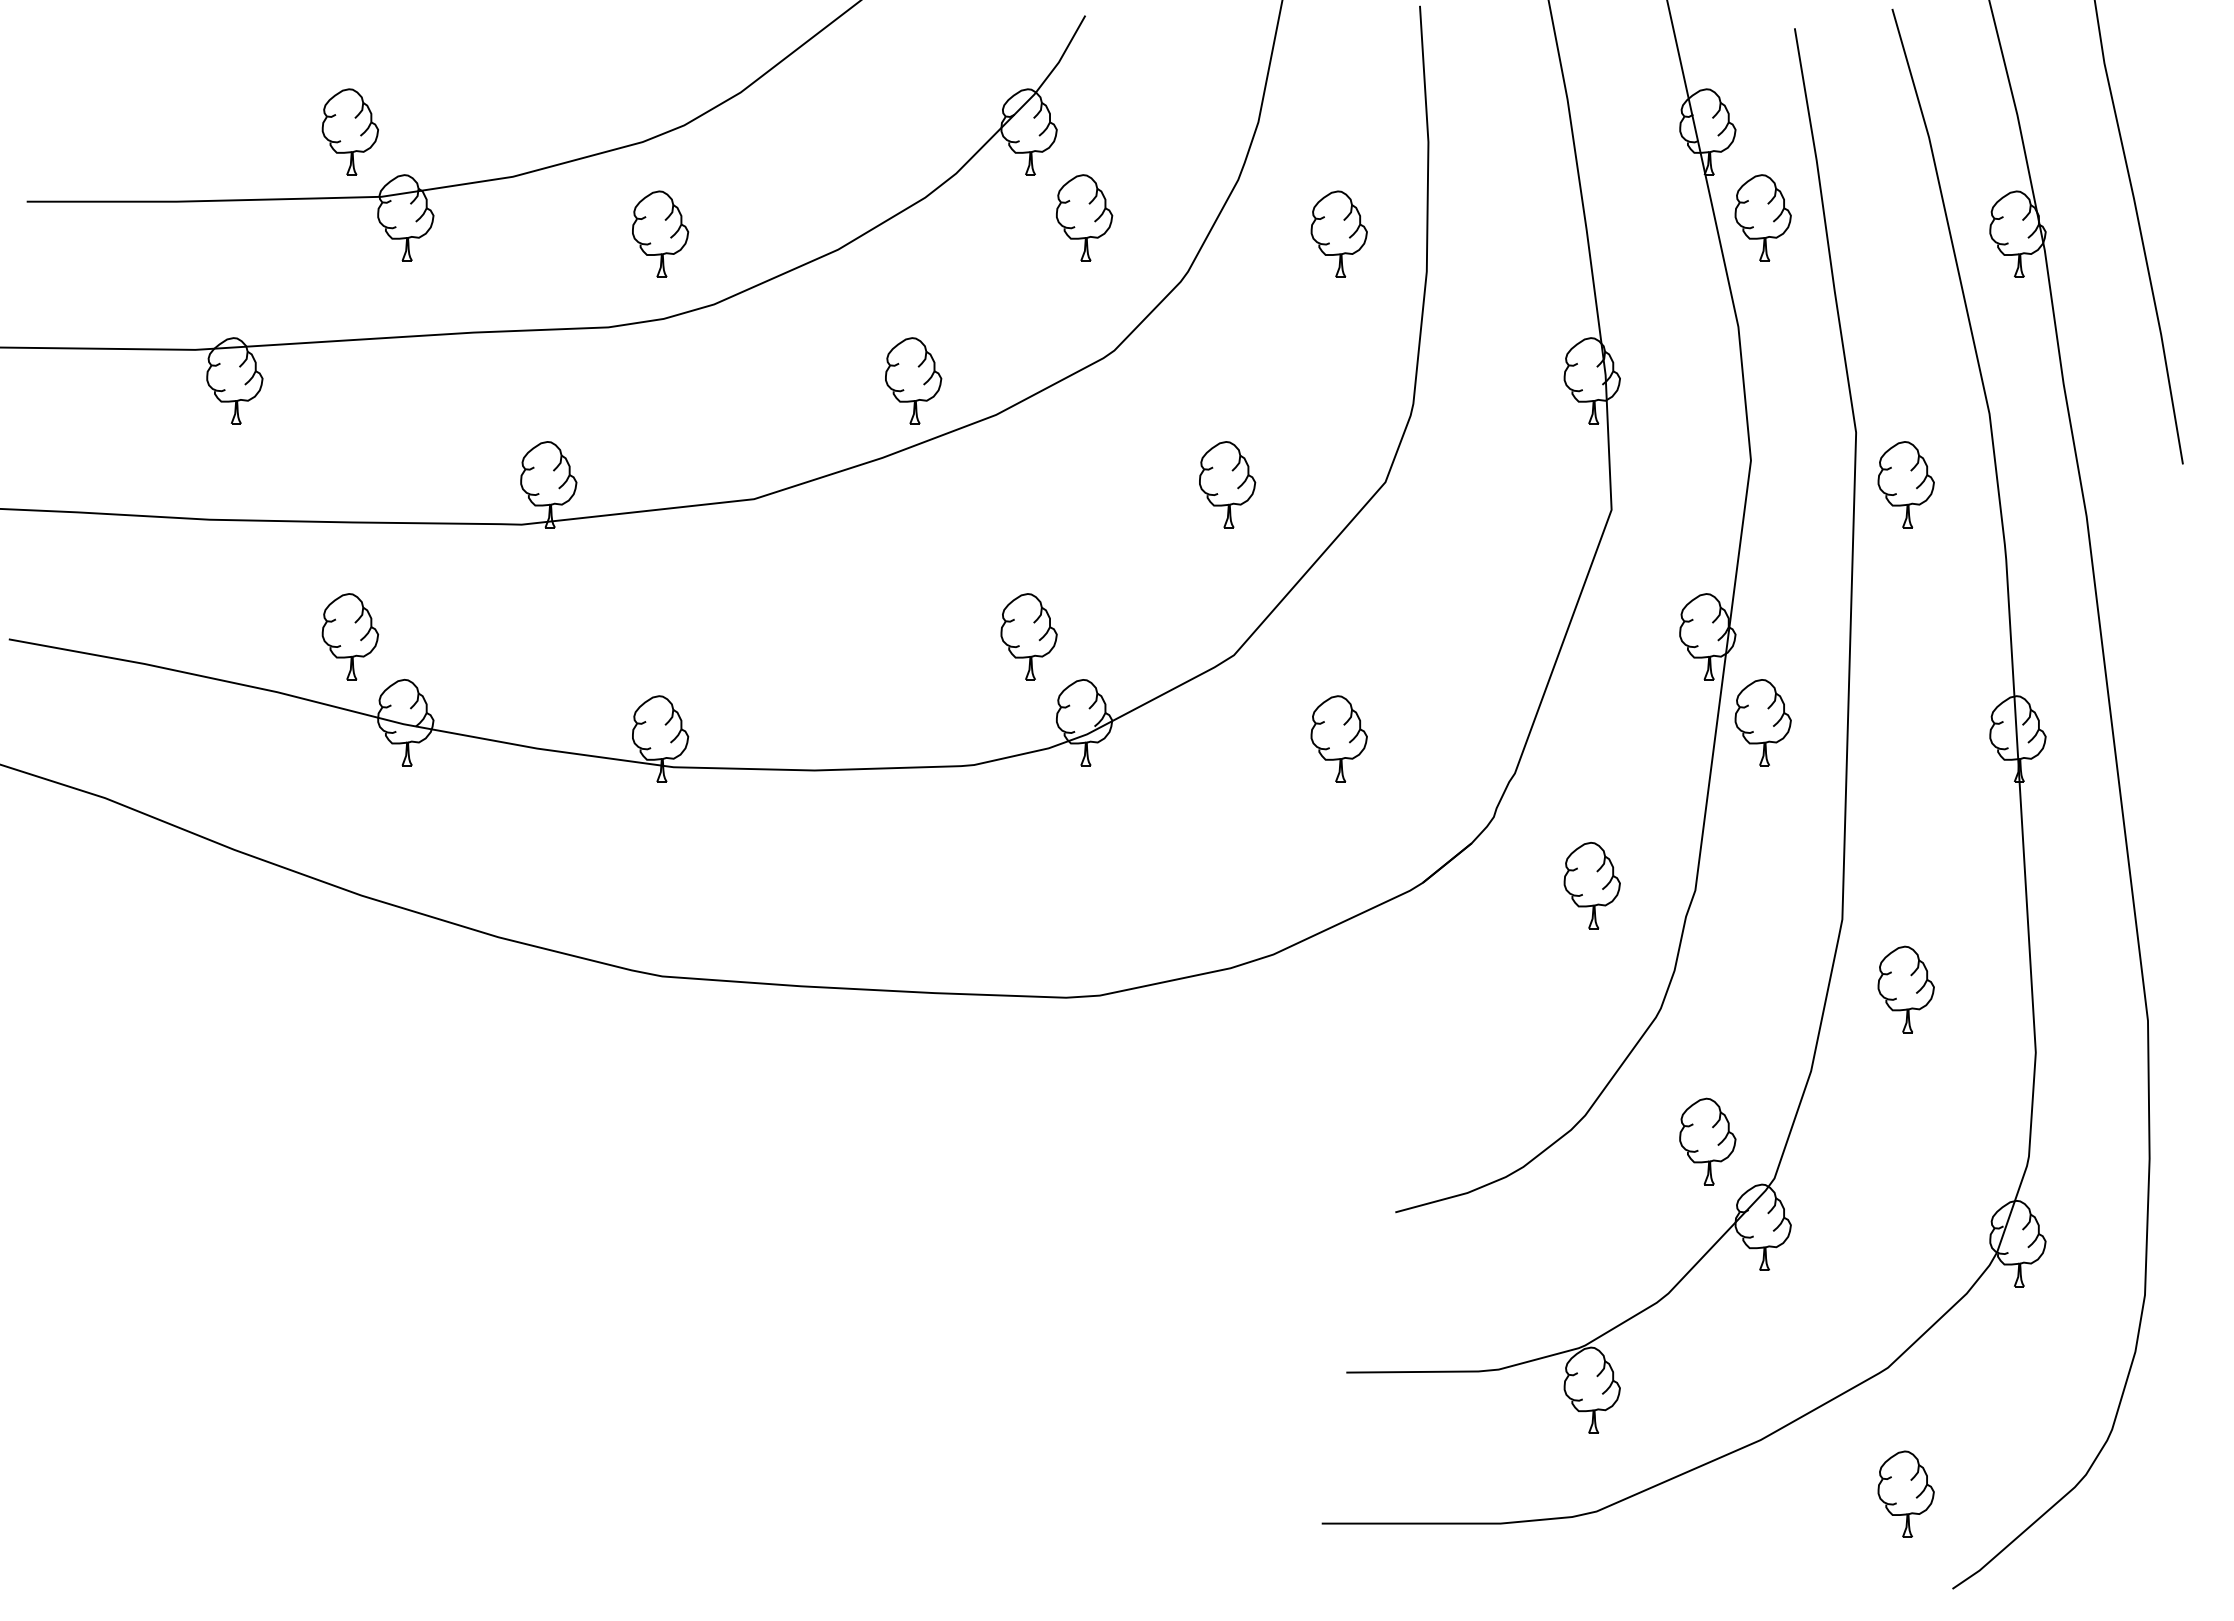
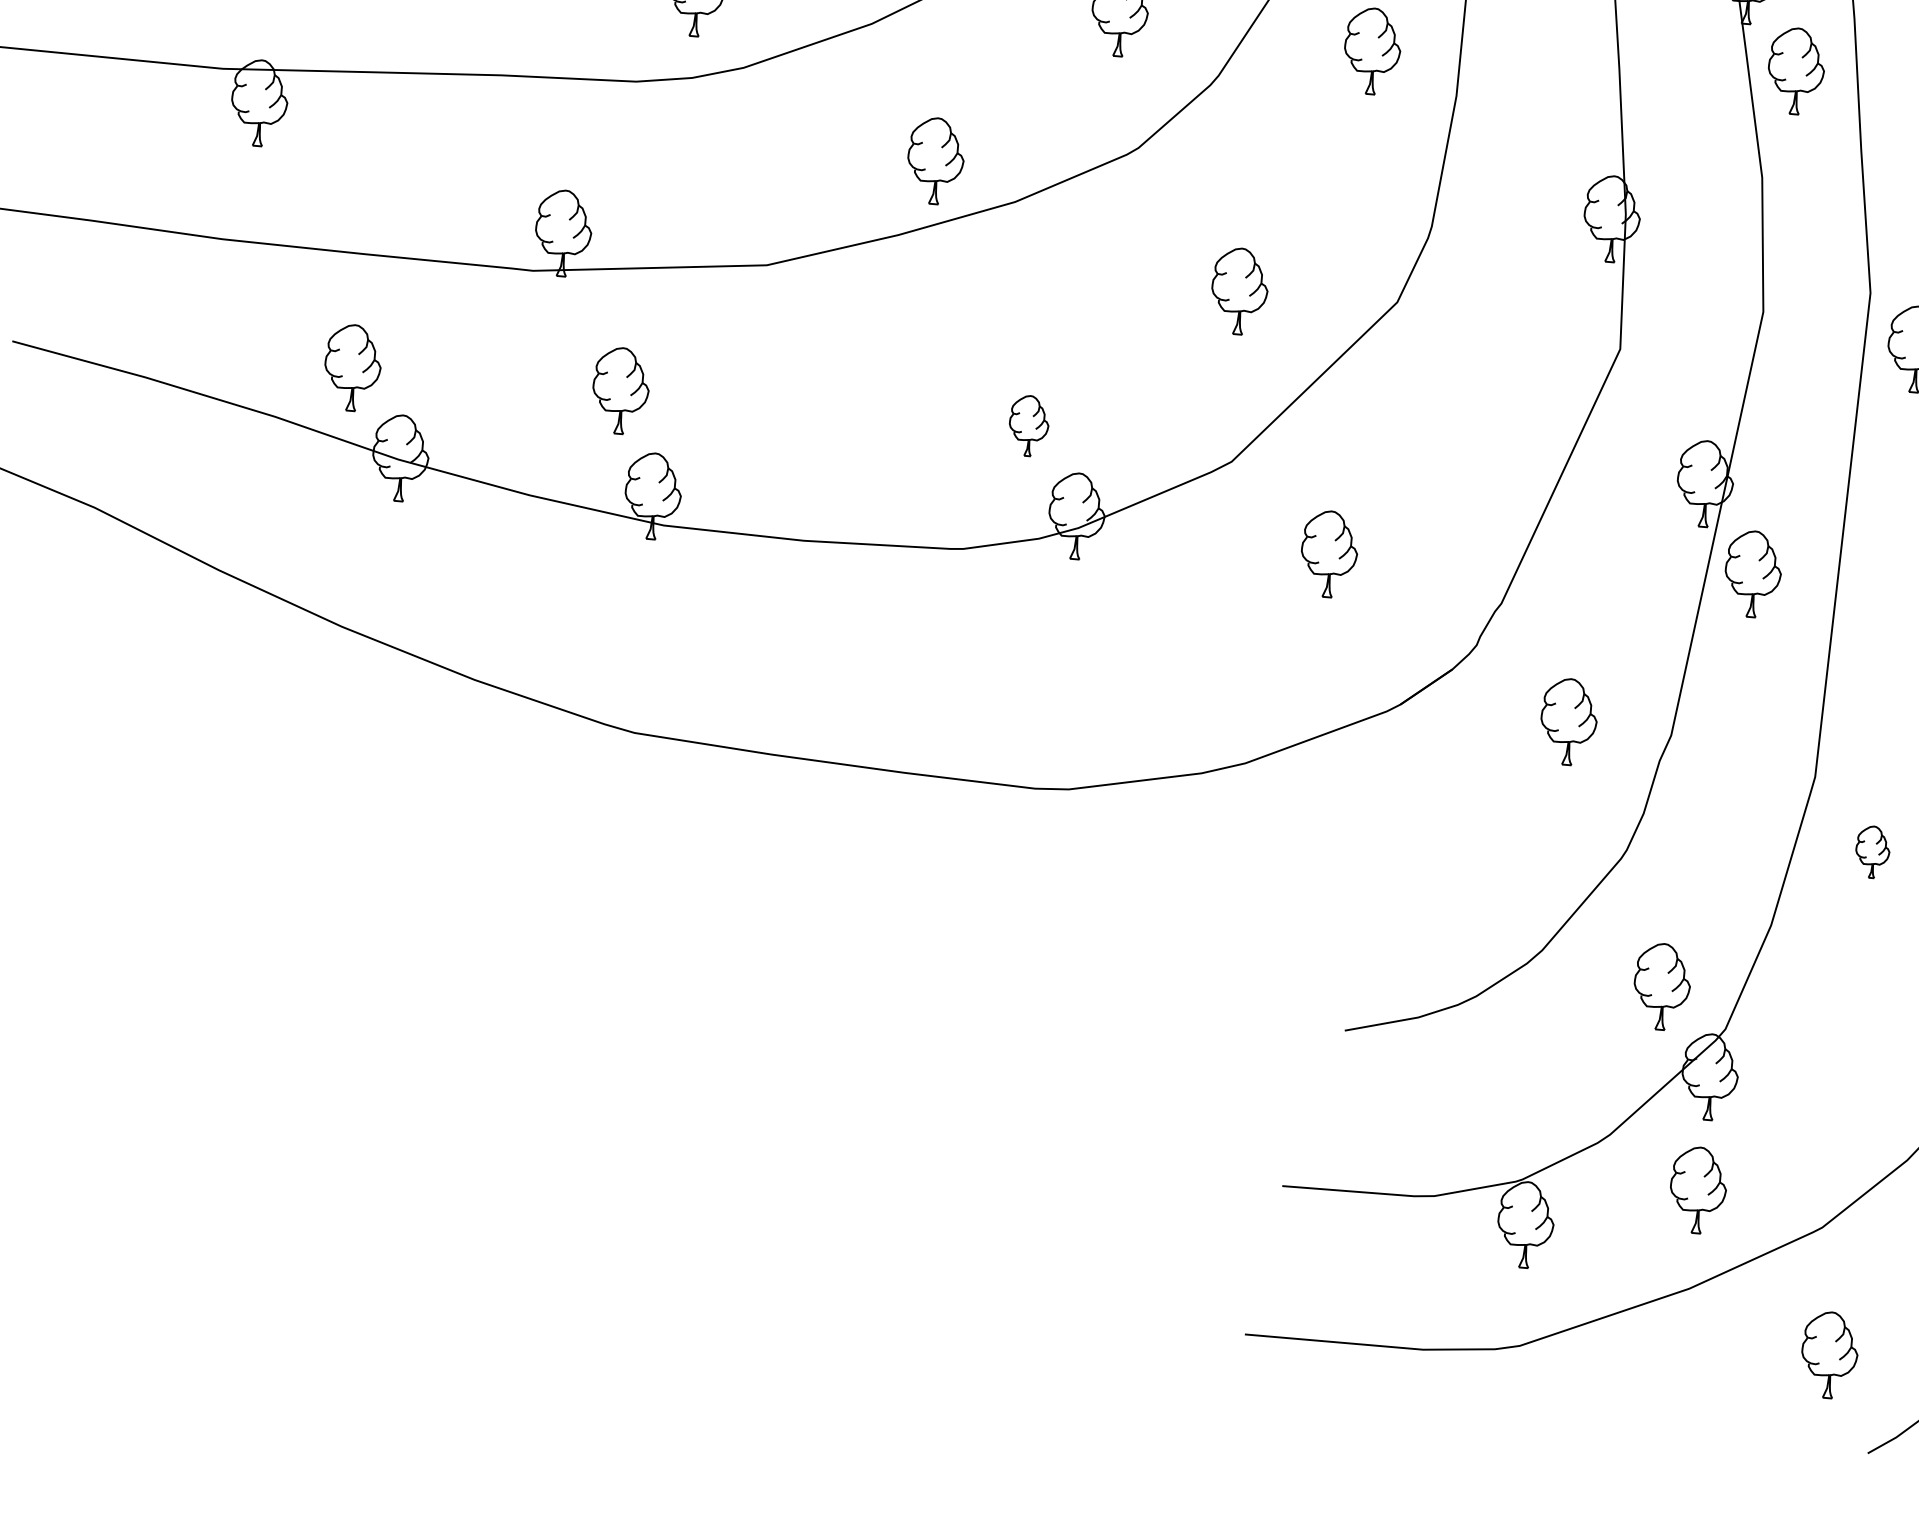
part: (619, 636) -> (620, 390), added
part: (1028, 636) -> (1028, 425), size x0.7
part: (1905, 989) -> (1872, 852), size x0.6
part: (1760, 1340) -> (1697, 1189), added

